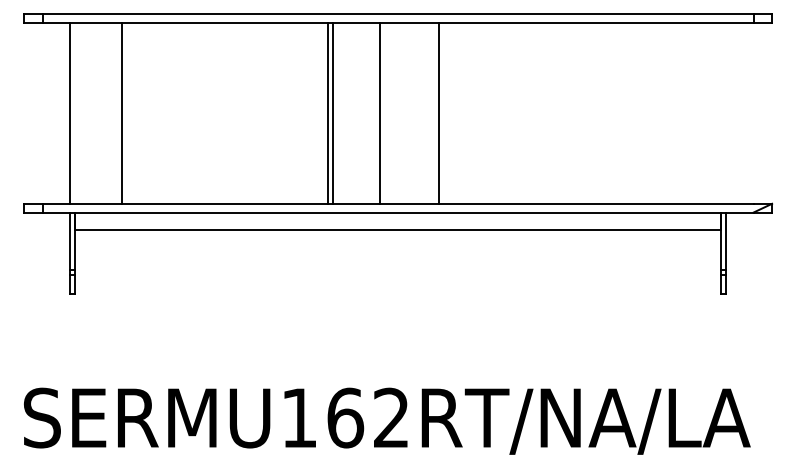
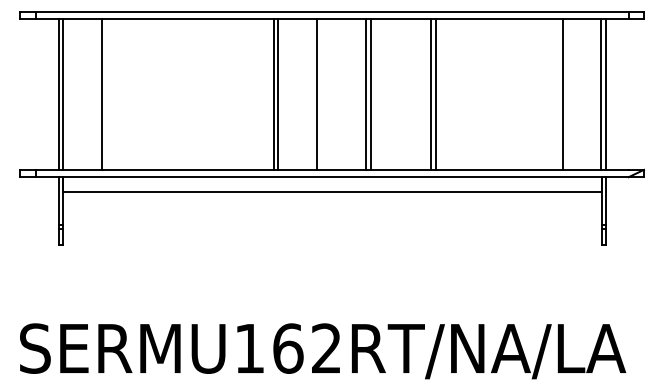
line: (75, 112) -> (63, 93), added
line: (444, 112) -> (370, 93), added
line: (516, 112) -> (430, 93), added
line: (522, 112) -> (435, 93), added
line: (674, 112) -> (562, 93), added
line: (720, 112) -> (600, 93), added
line: (726, 112) -> (606, 93), added

